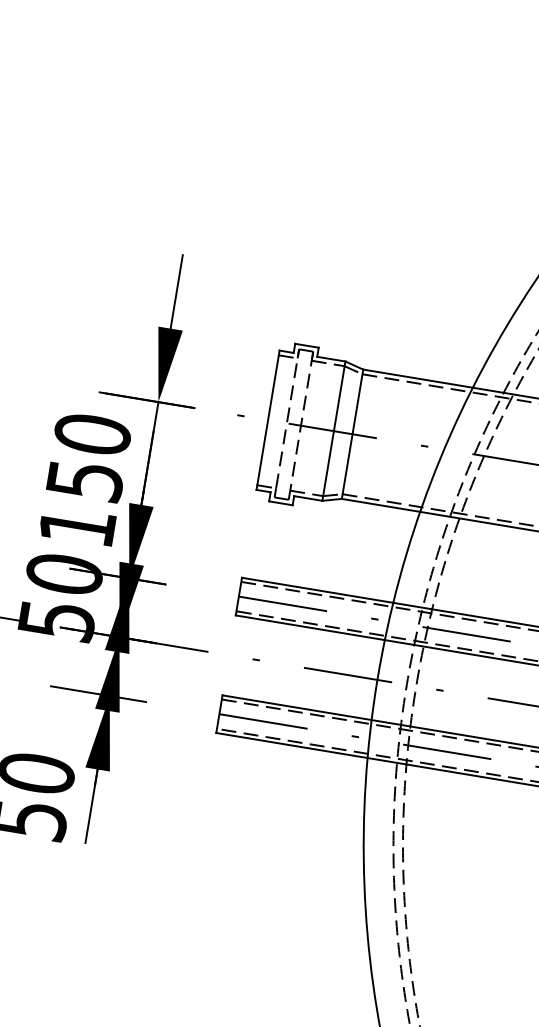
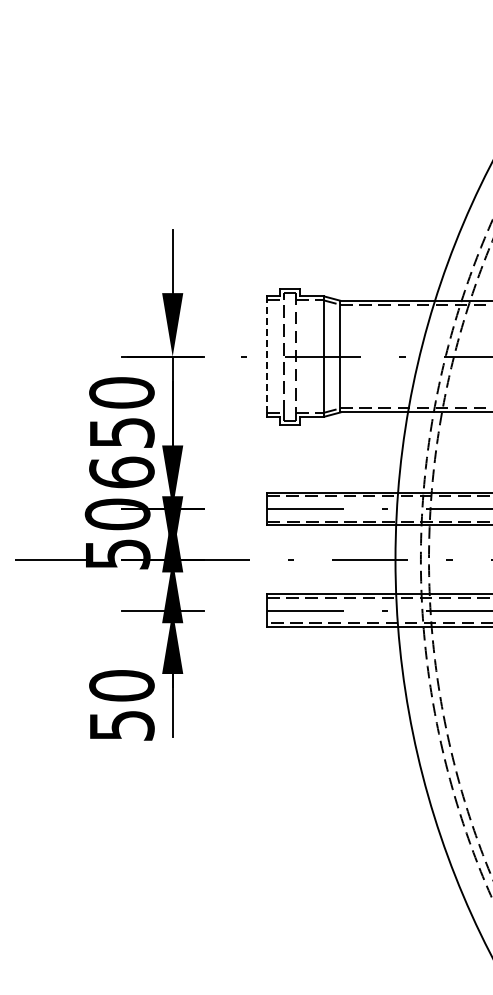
line: (268, 420) -> (267, 356), solid -> dashed
text: (77, 526) -> (121, 472), 150 -> 650

